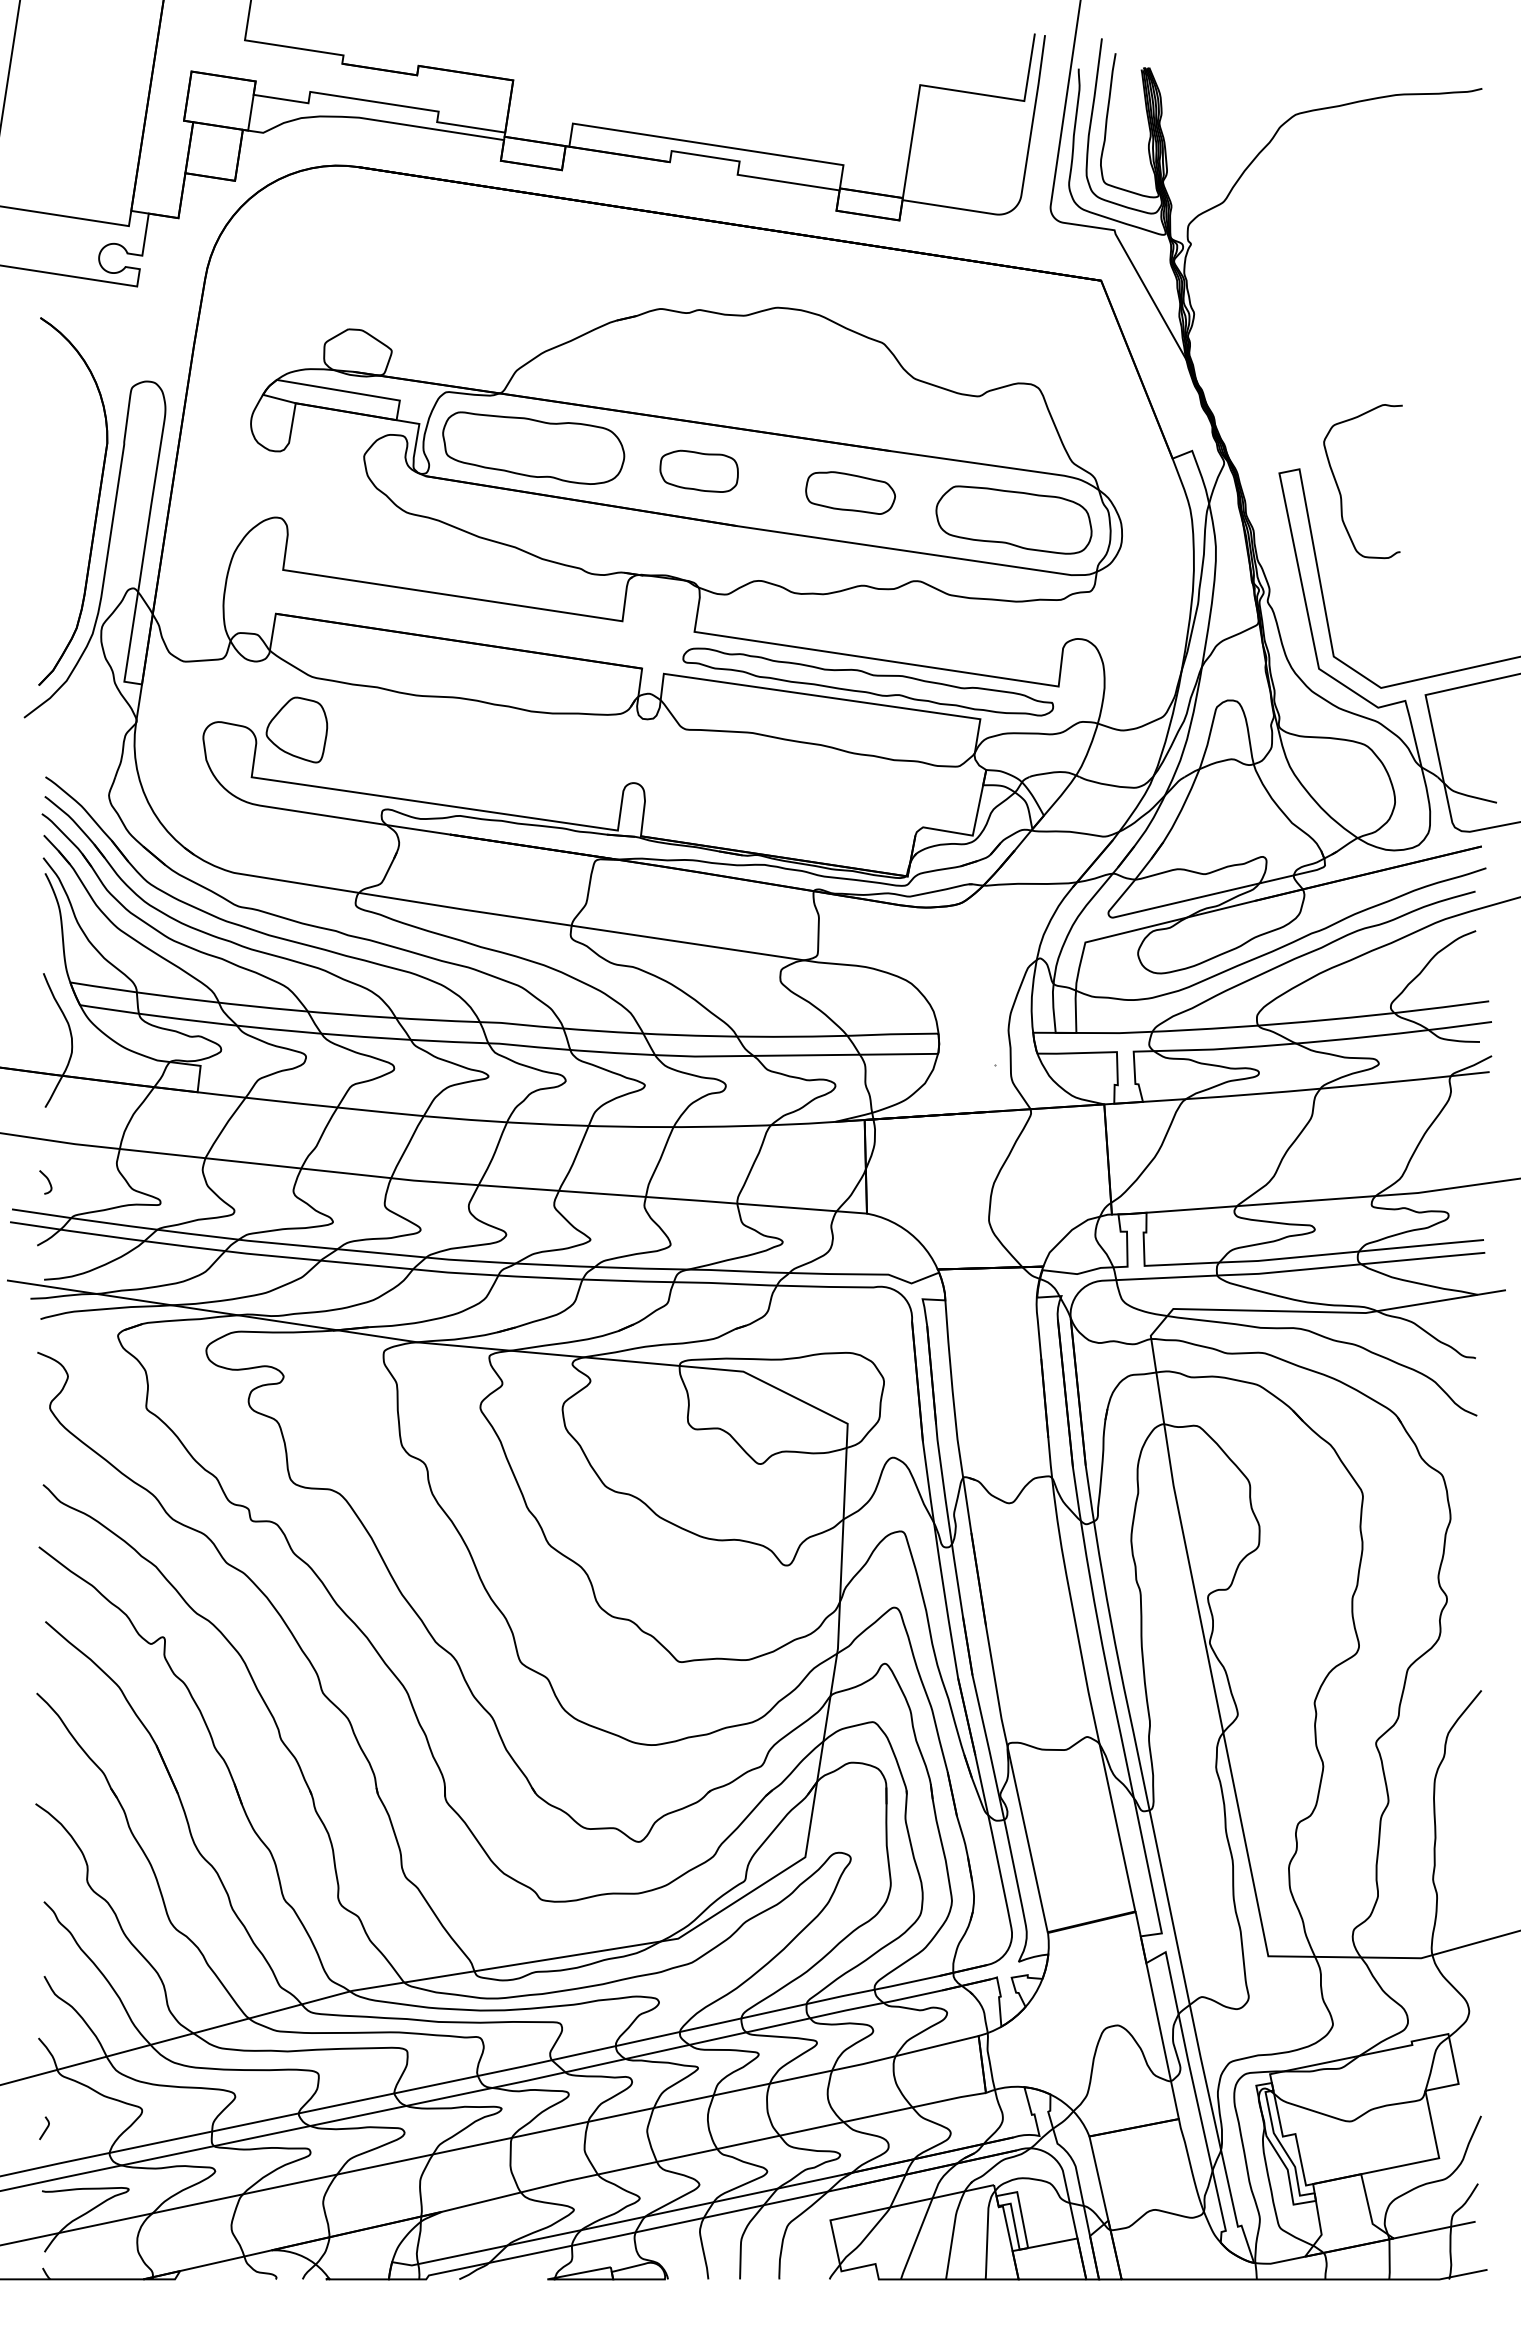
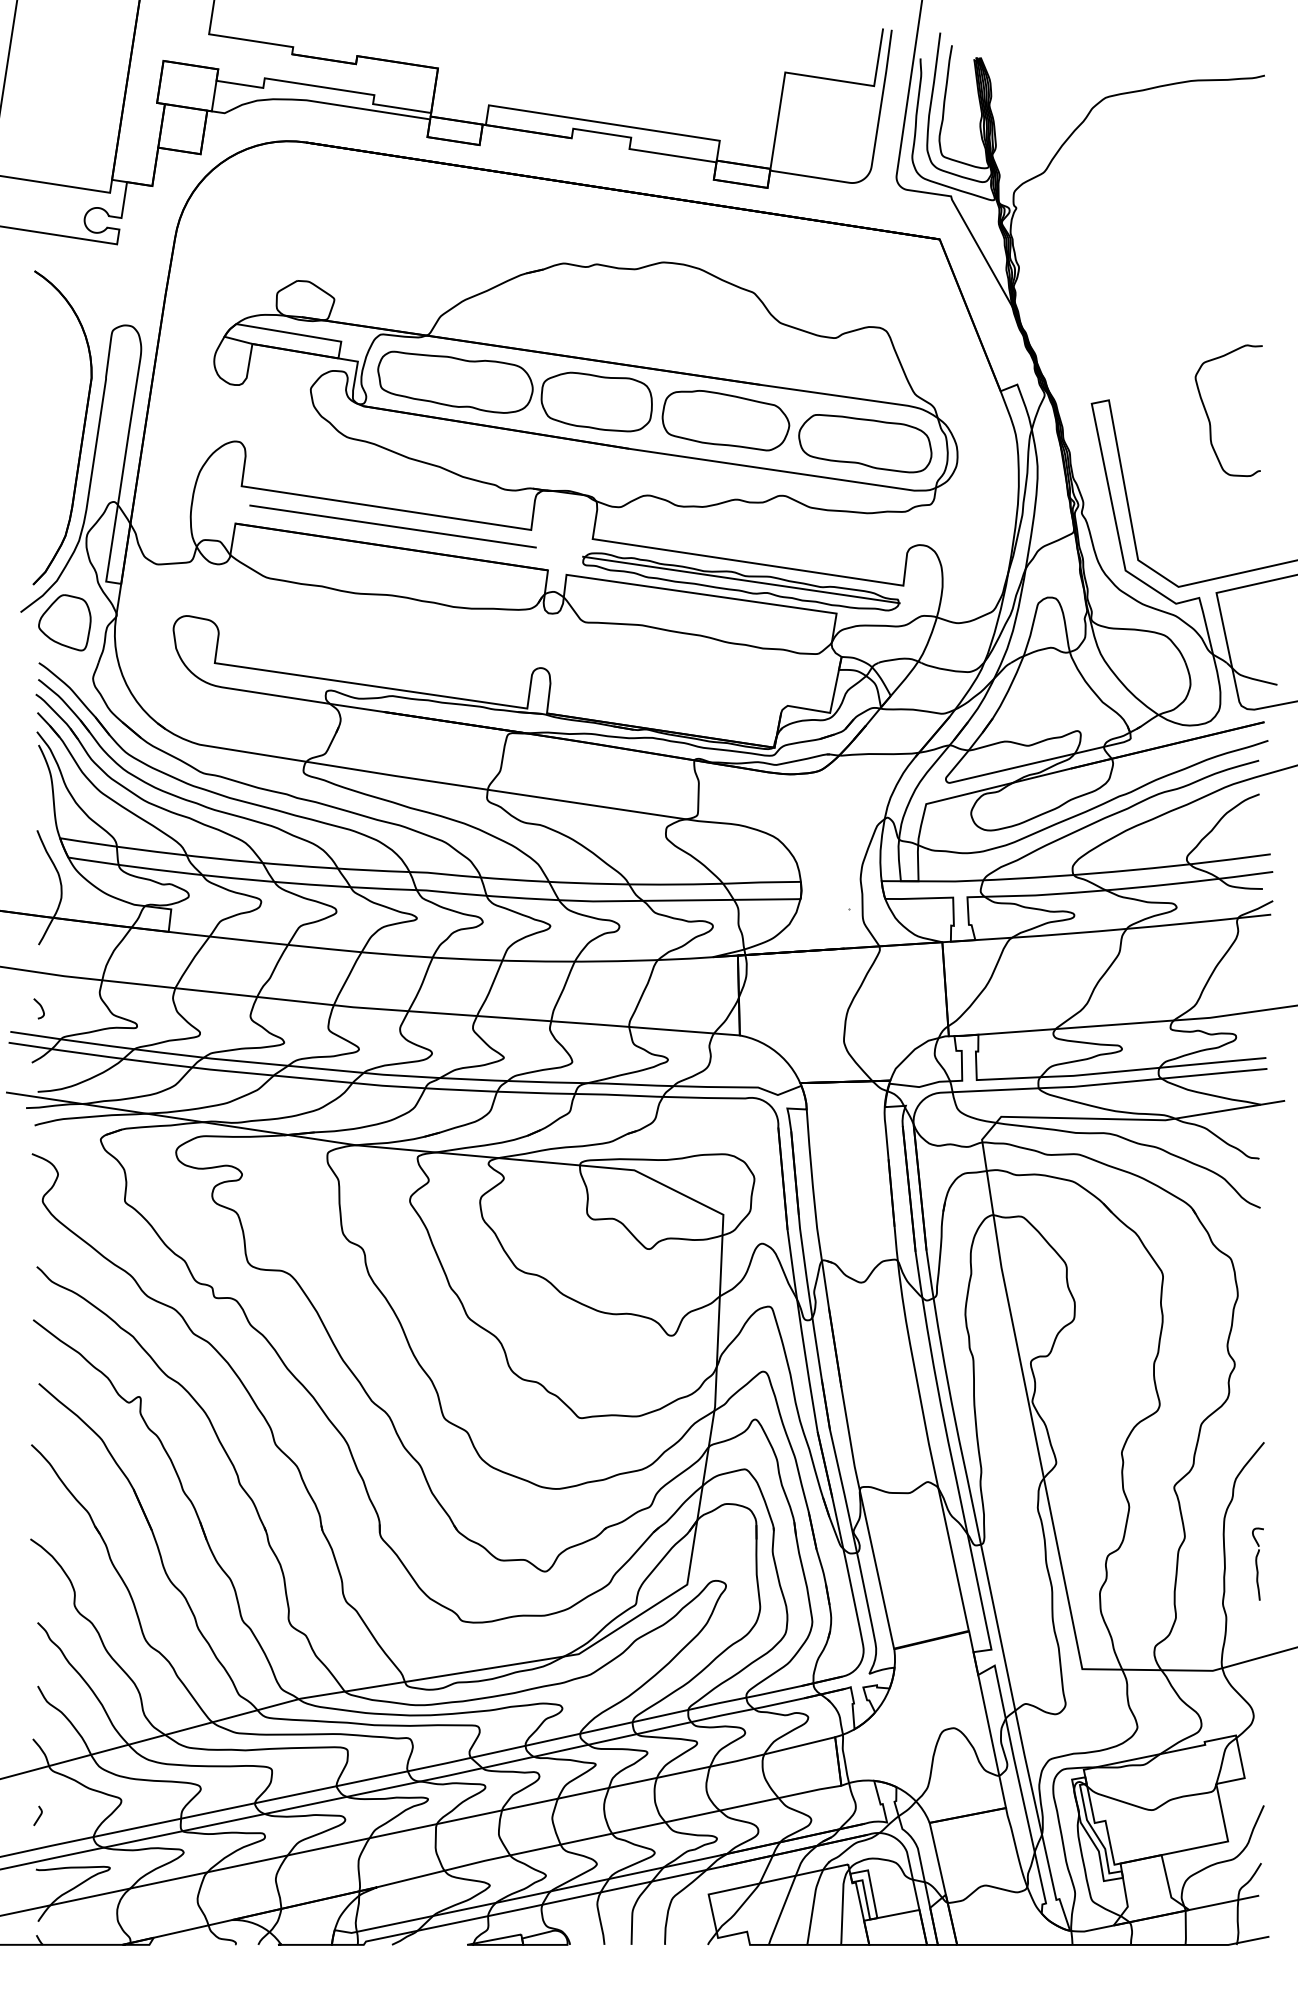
part: (698, 471) -> (596, 402), size x1.67
curve: (1339, 488) -> (1208, 416), moved
part: (850, 492) -> (725, 420), size x1.67
line: (460, 616) -> (393, 525), added
line: (868, 679) -> (741, 579), added
part: (296, 729) -> (64, 622), moved
part: (1474, 1832) -> (1258, 1563), added

